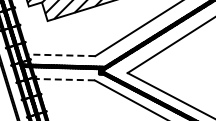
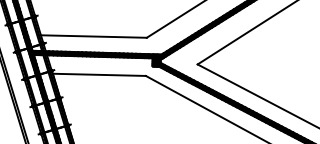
line: (60, 55) -> (91, 36), dashed -> solid
line: (65, 79) -> (99, 74), dashed -> solid

